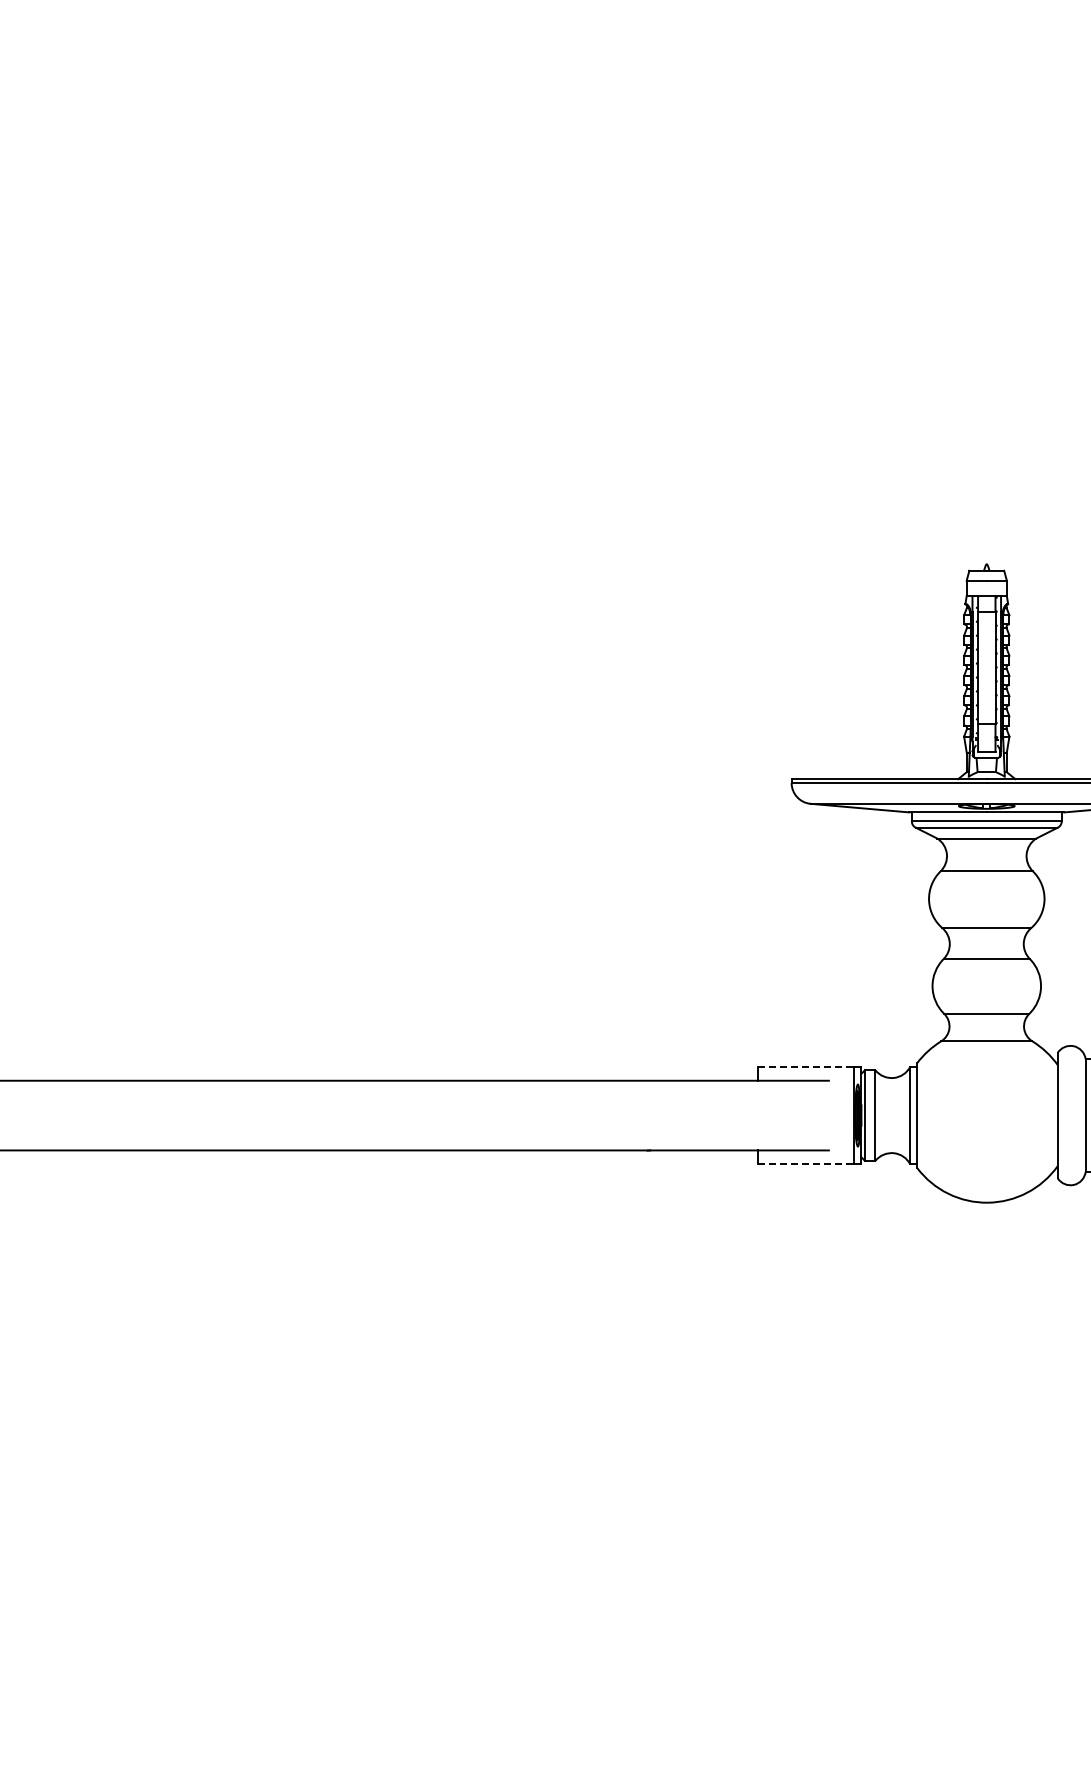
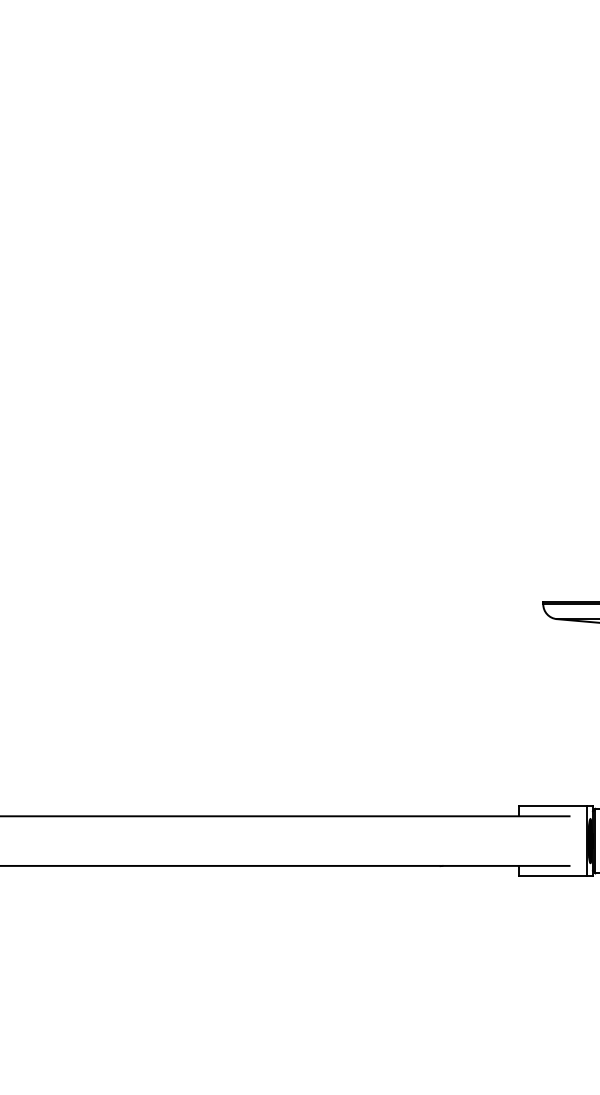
line: (805, 1066) -> (553, 806), dashed -> solid
line: (805, 1164) -> (553, 875), dashed -> solid

